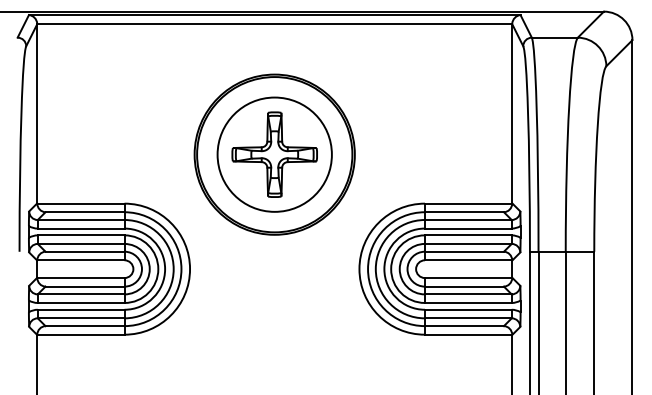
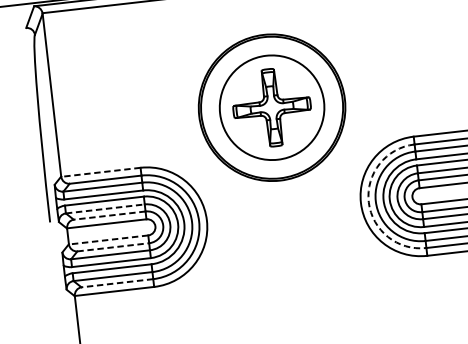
line: (80, 203) -> (100, 172), solid -> dashed
line: (81, 243) -> (105, 208), solid -> dashed
line: (84, 251) -> (109, 215), solid -> dashed
arc: (368, 269) -> (369, 202), solid -> dashed
line: (80, 278) -> (108, 240), solid -> dashed
line: (85, 286) -> (113, 247), solid -> dashed
line: (84, 326) -> (116, 283), solid -> dashed

